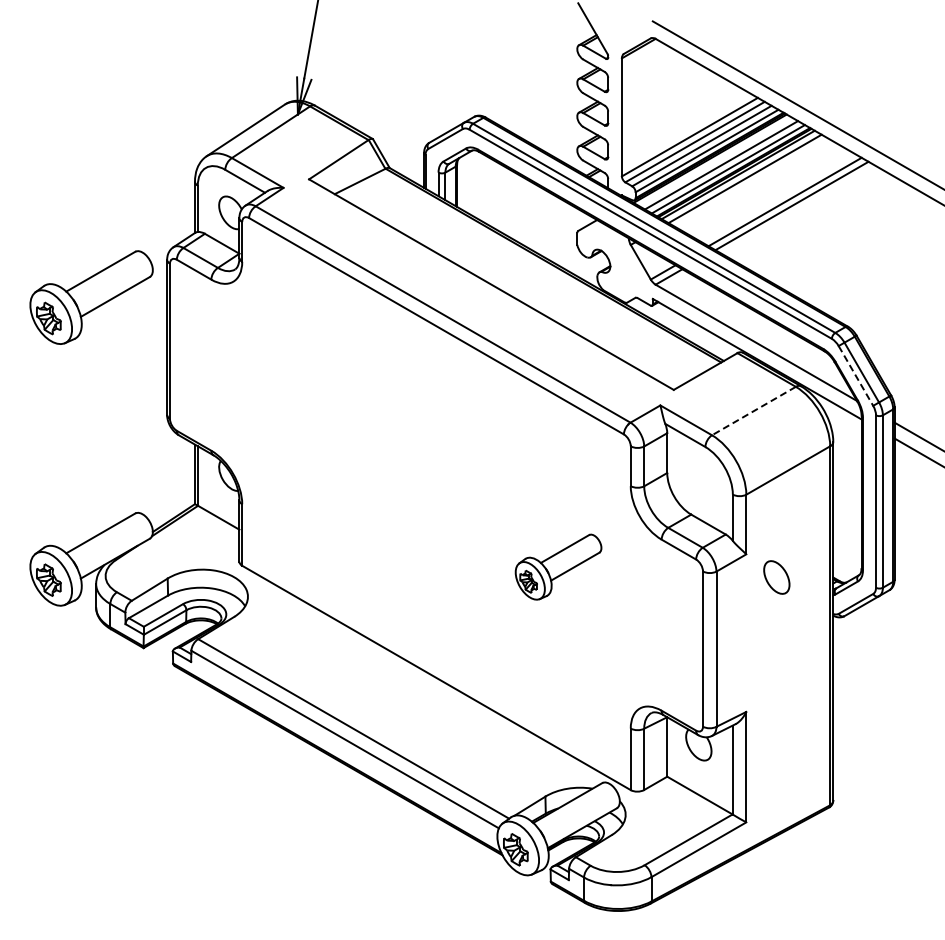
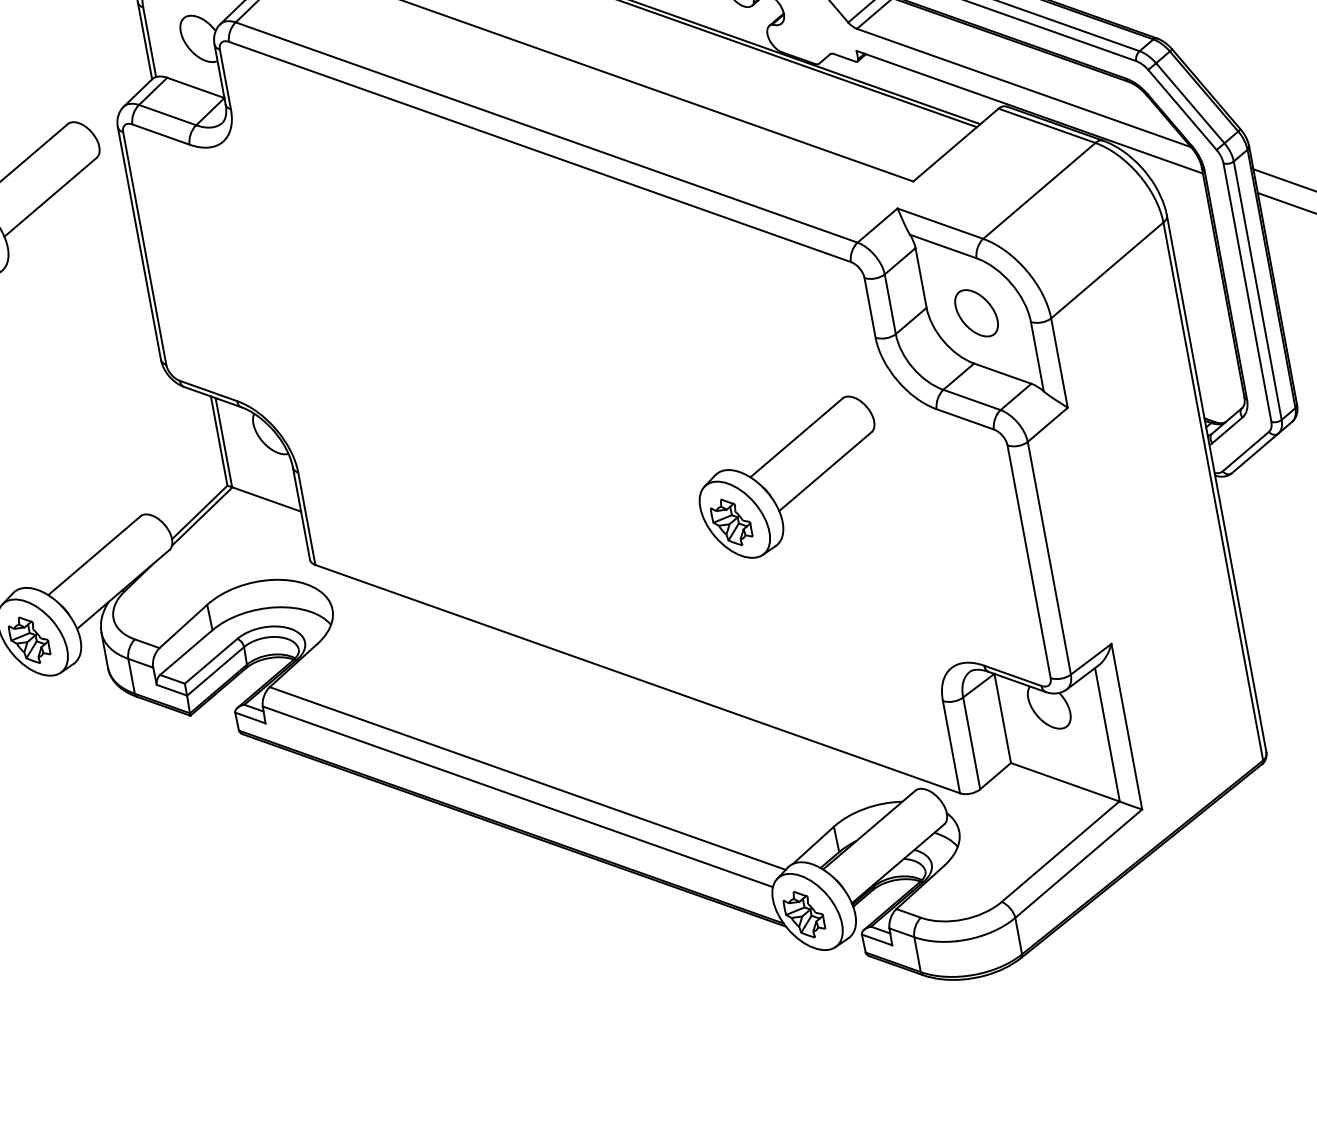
line: (855, 375) -> (1181, 109), dashed -> solid
line: (753, 411) -> (1038, 191), dashed -> solid
part: (558, 566) -> (789, 478), size x1.43
part: (776, 577) -> (976, 313), moved

